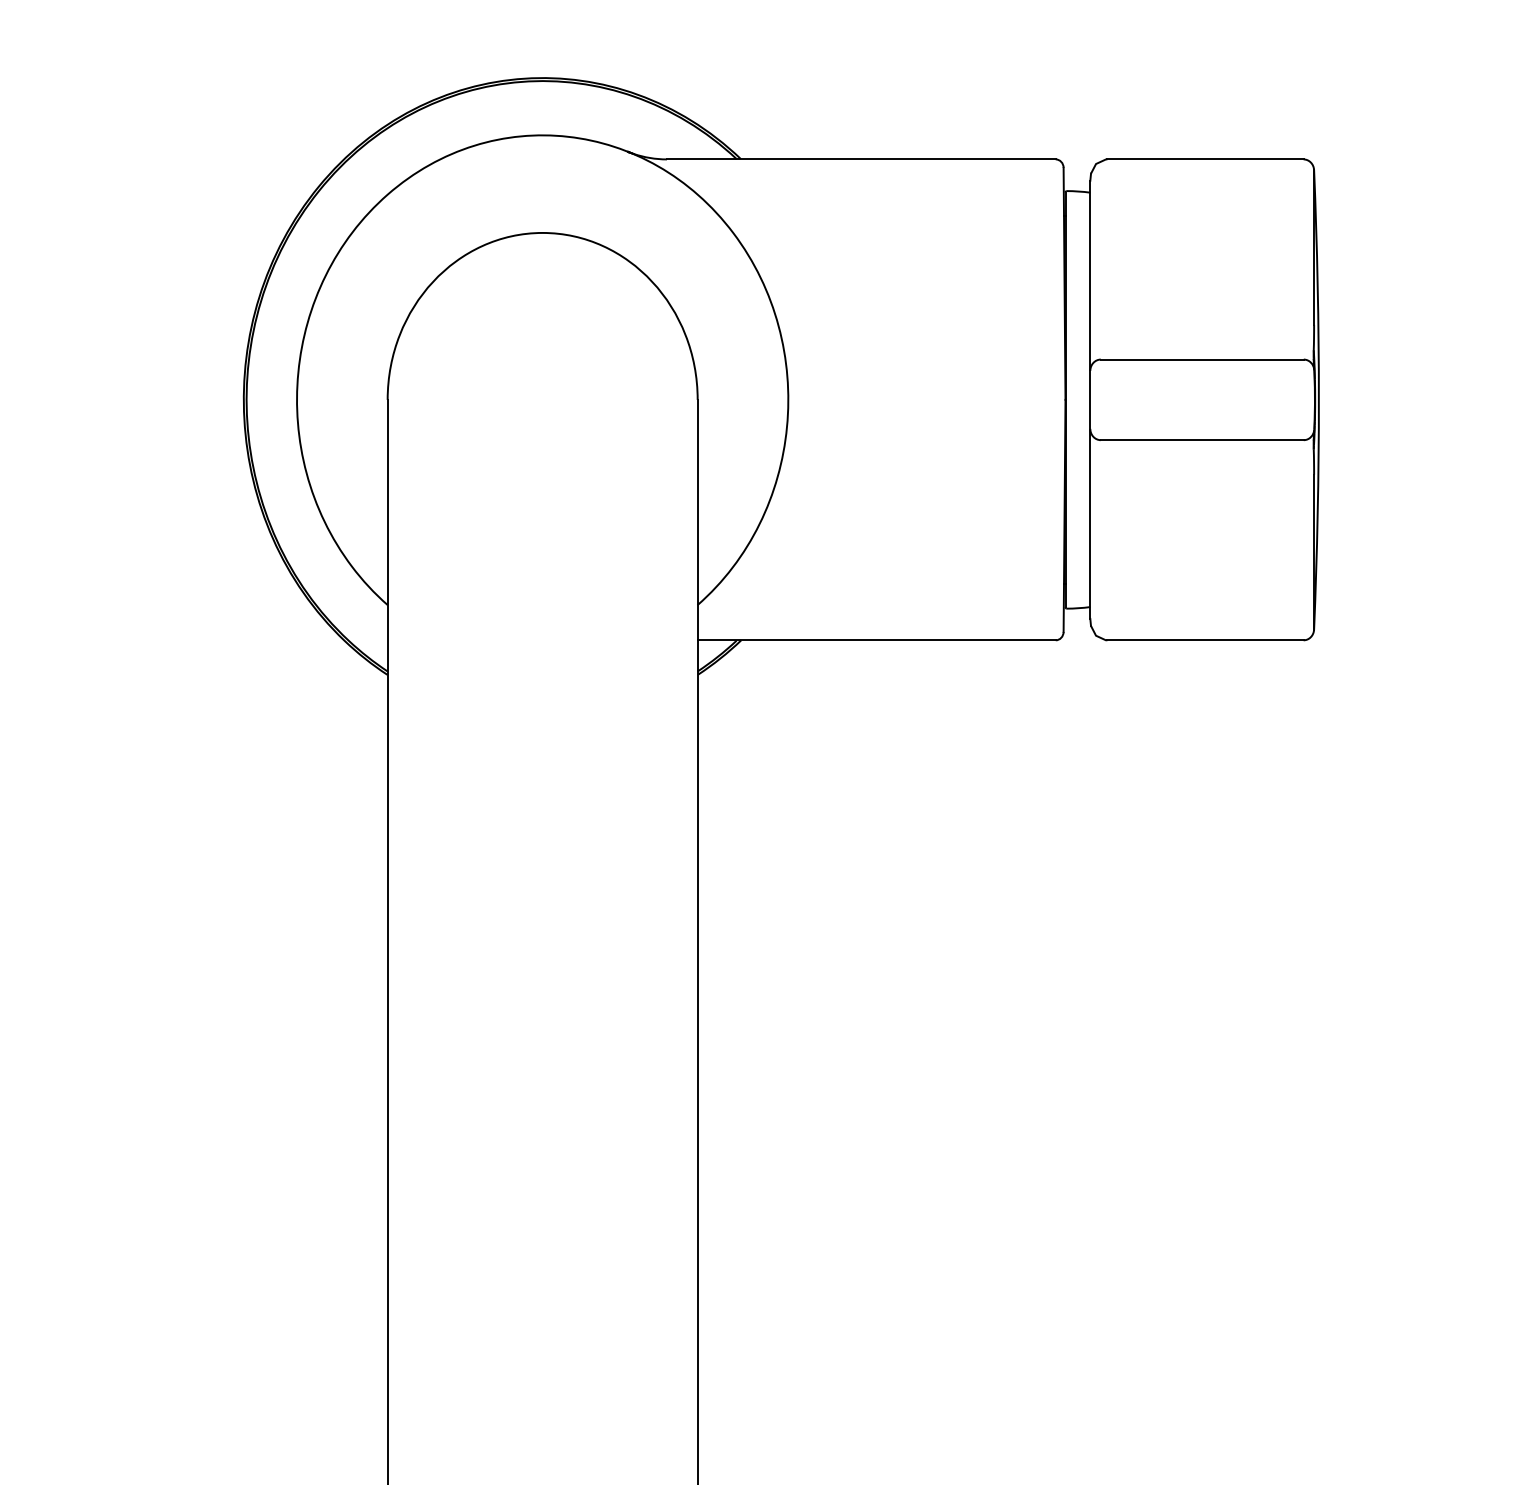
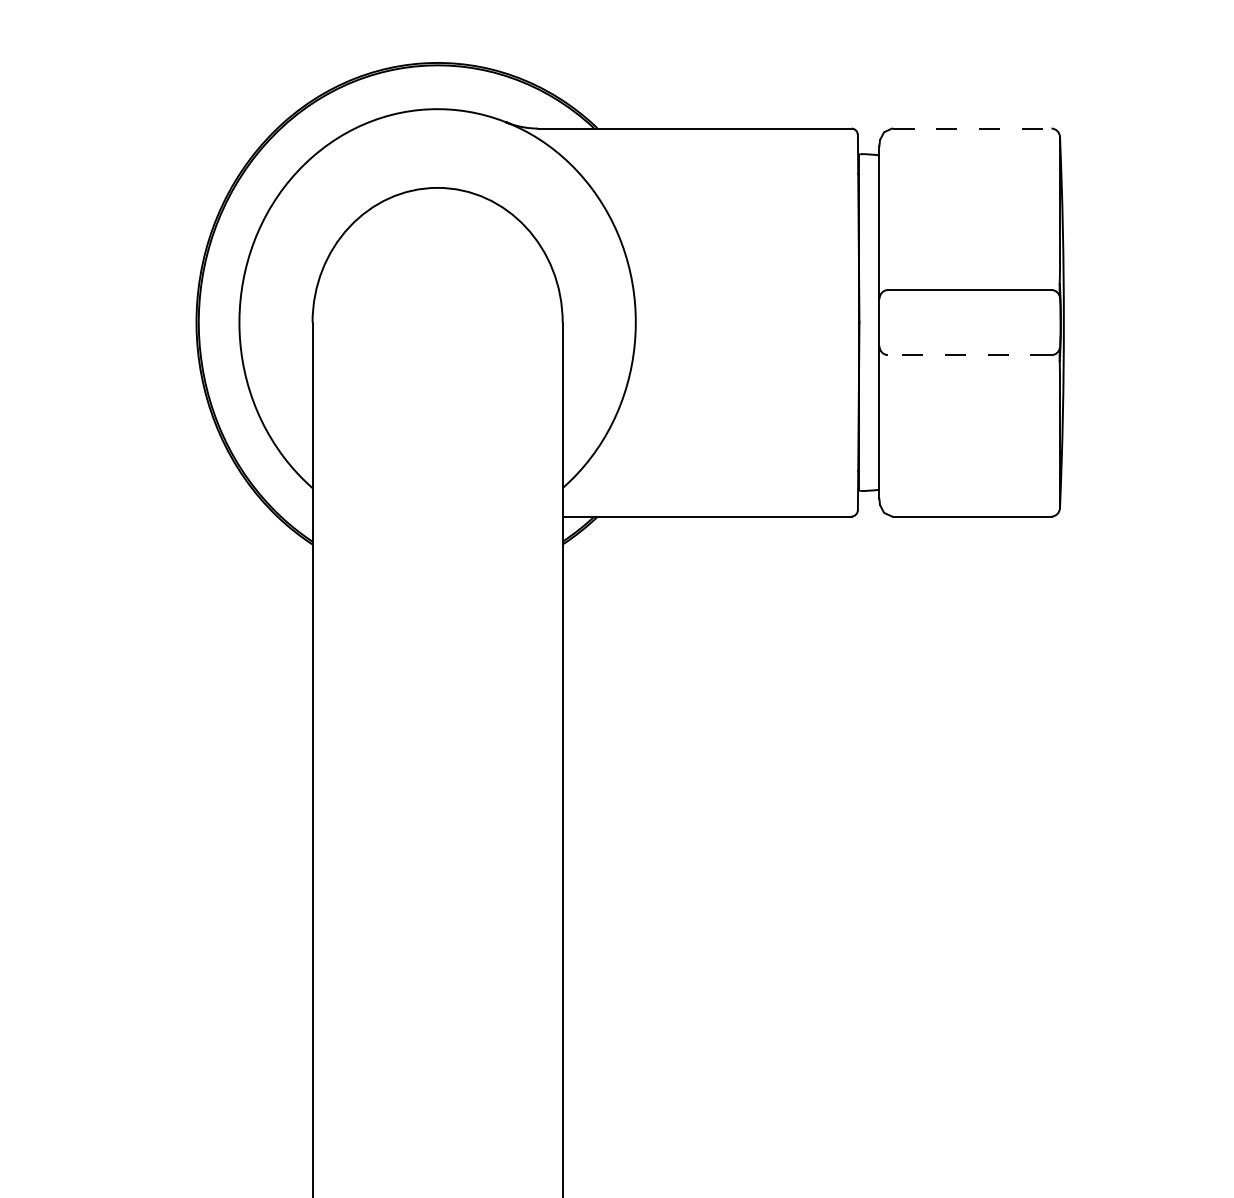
line: (1205, 159) -> (972, 128), solid -> dashed
line: (1201, 440) -> (969, 355), solid -> dashed

